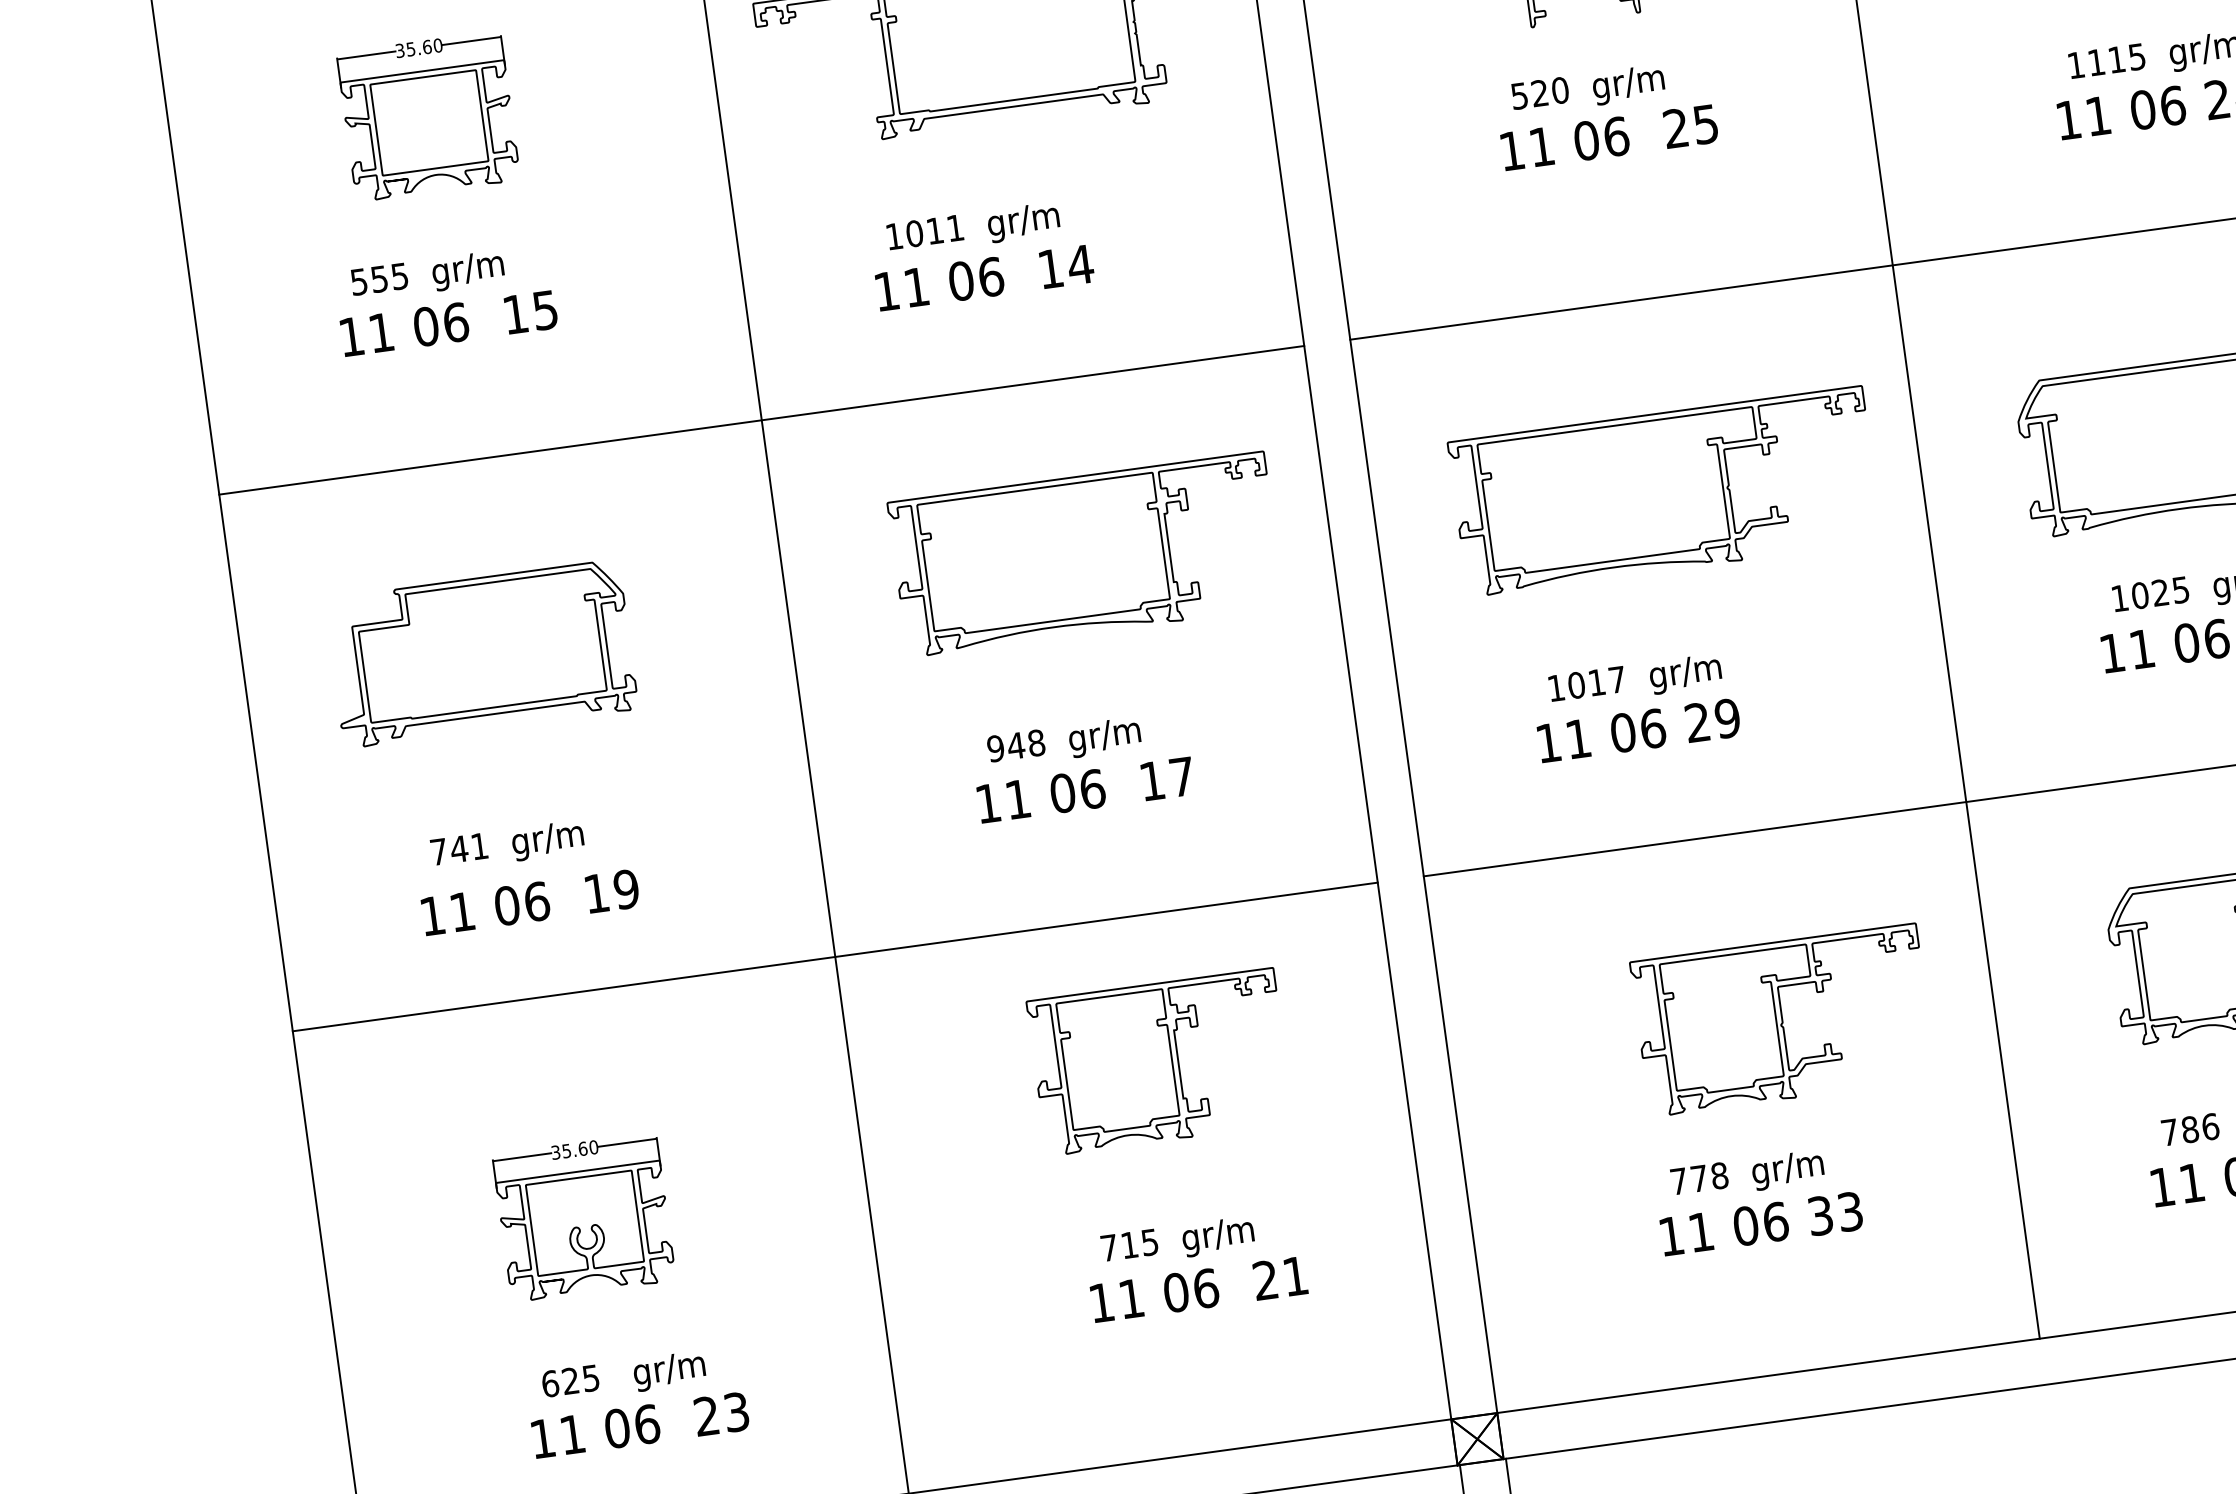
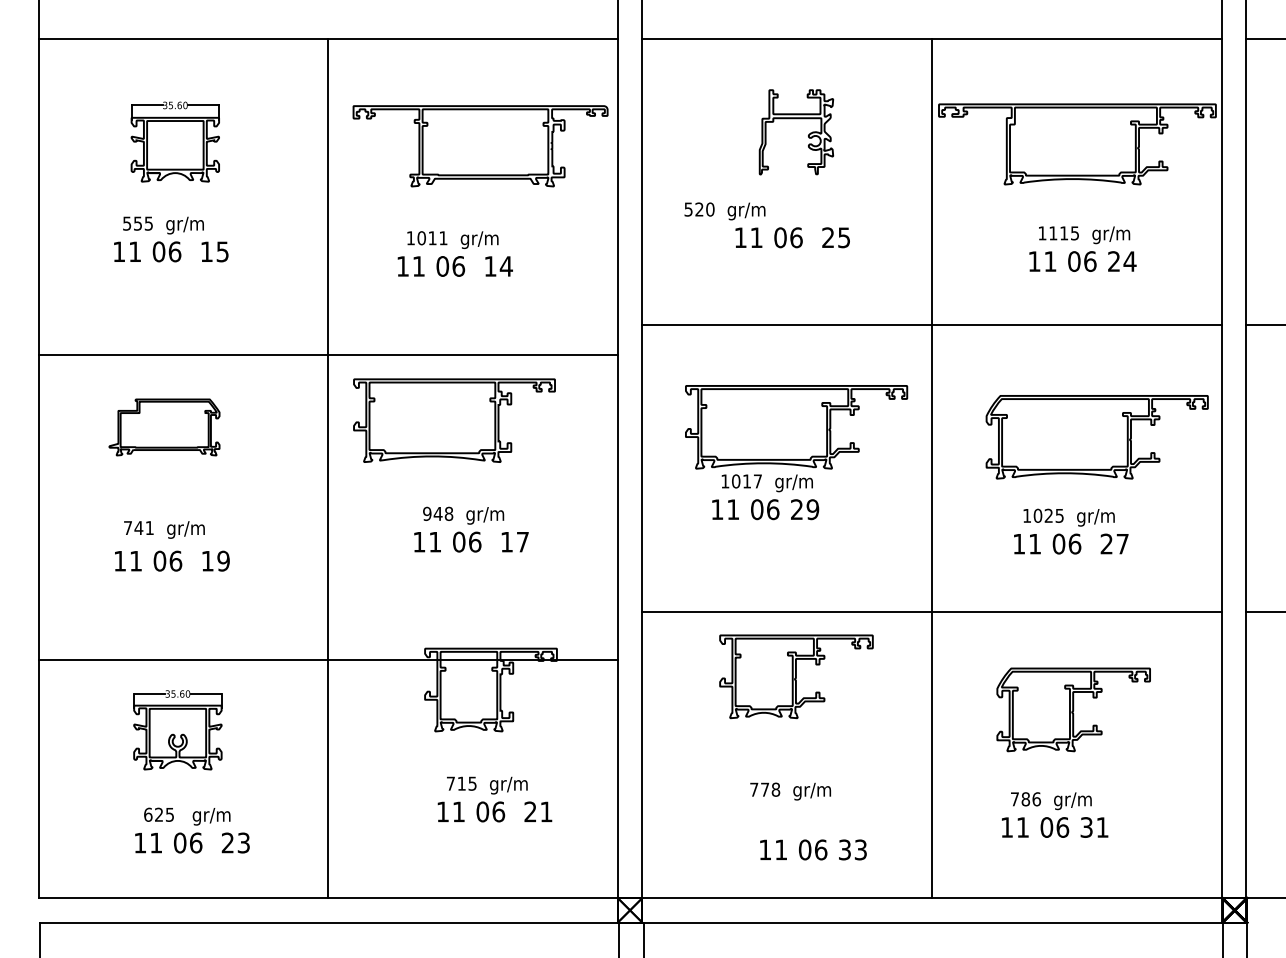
text: (1587, 90) -> (724, 211), moved
line: (760, 421) -> (327, 355), moved
part: (1086, 554) -> (454, 420), moved
part: (481, 654) -> (164, 427), size x0.7
text: (1635, 707) -> (765, 497), moved
line: (833, 957) -> (327, 659), moved
part: (1783, 1019) -> (796, 676), moved
text: (1761, 1223) -> (813, 849), moved

